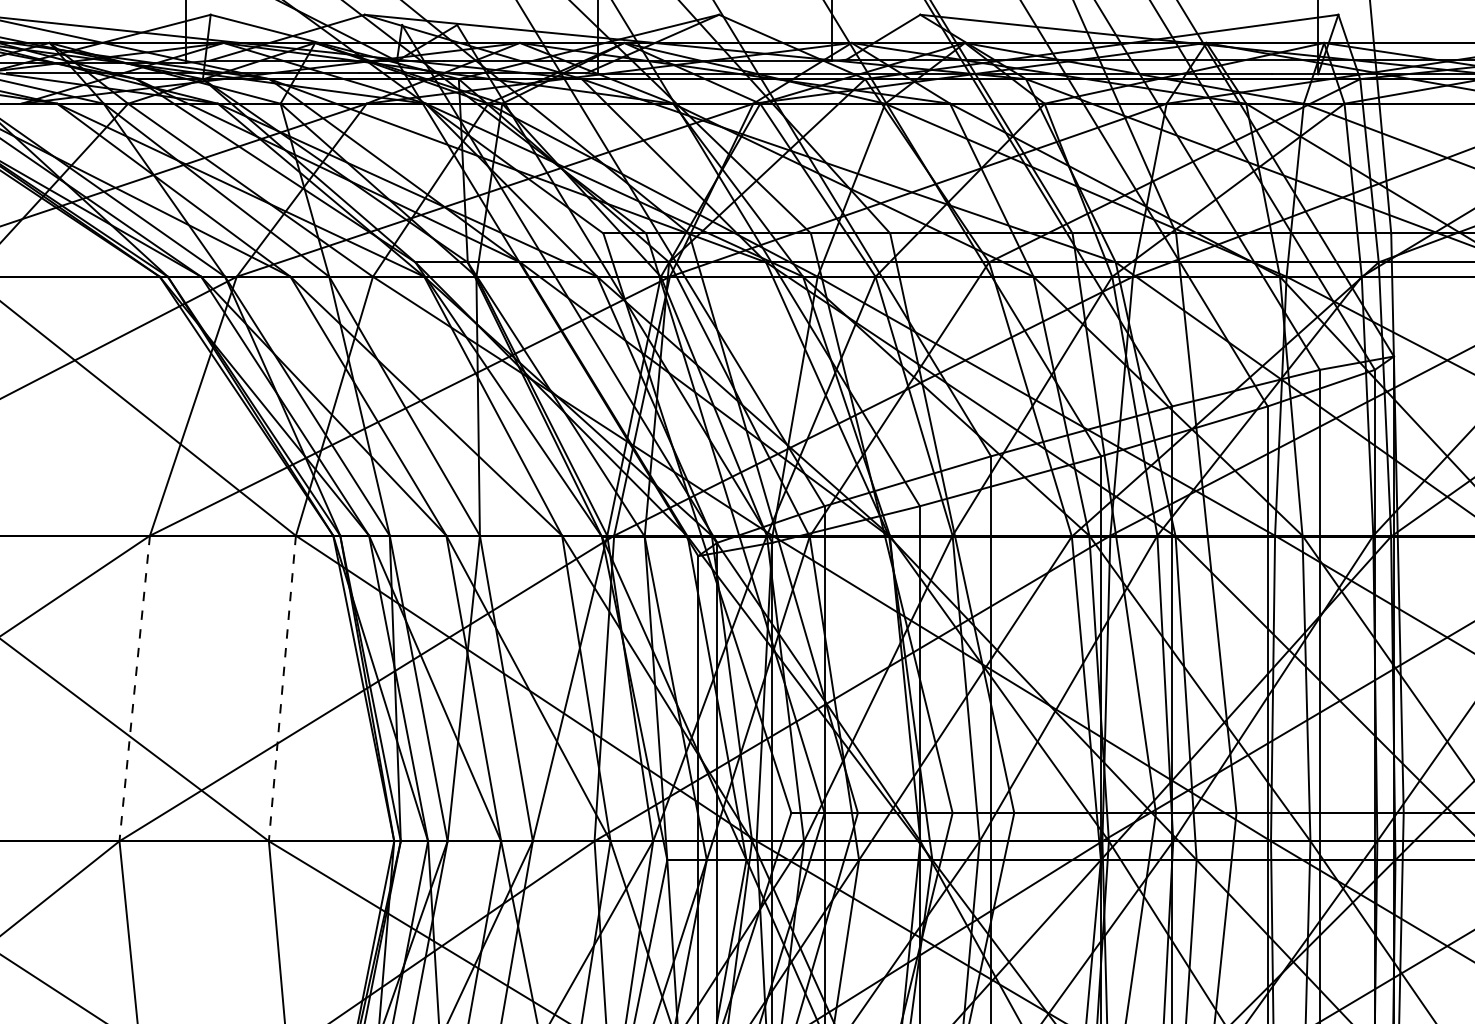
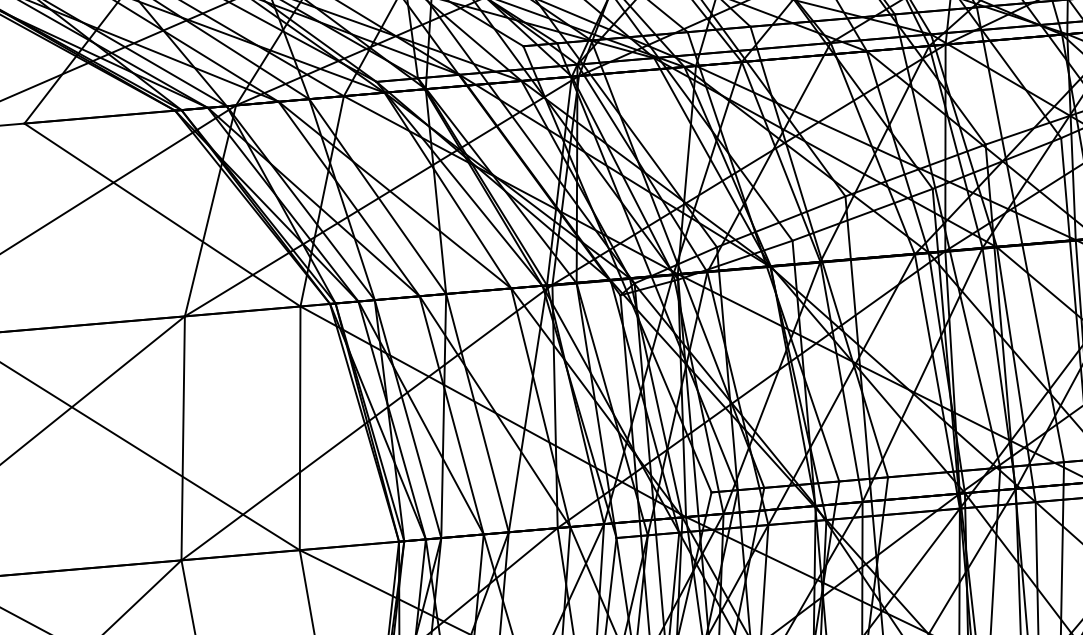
line: (134, 689) -> (183, 439), dashed -> solid
line: (282, 689) -> (300, 429), dashed -> solid

